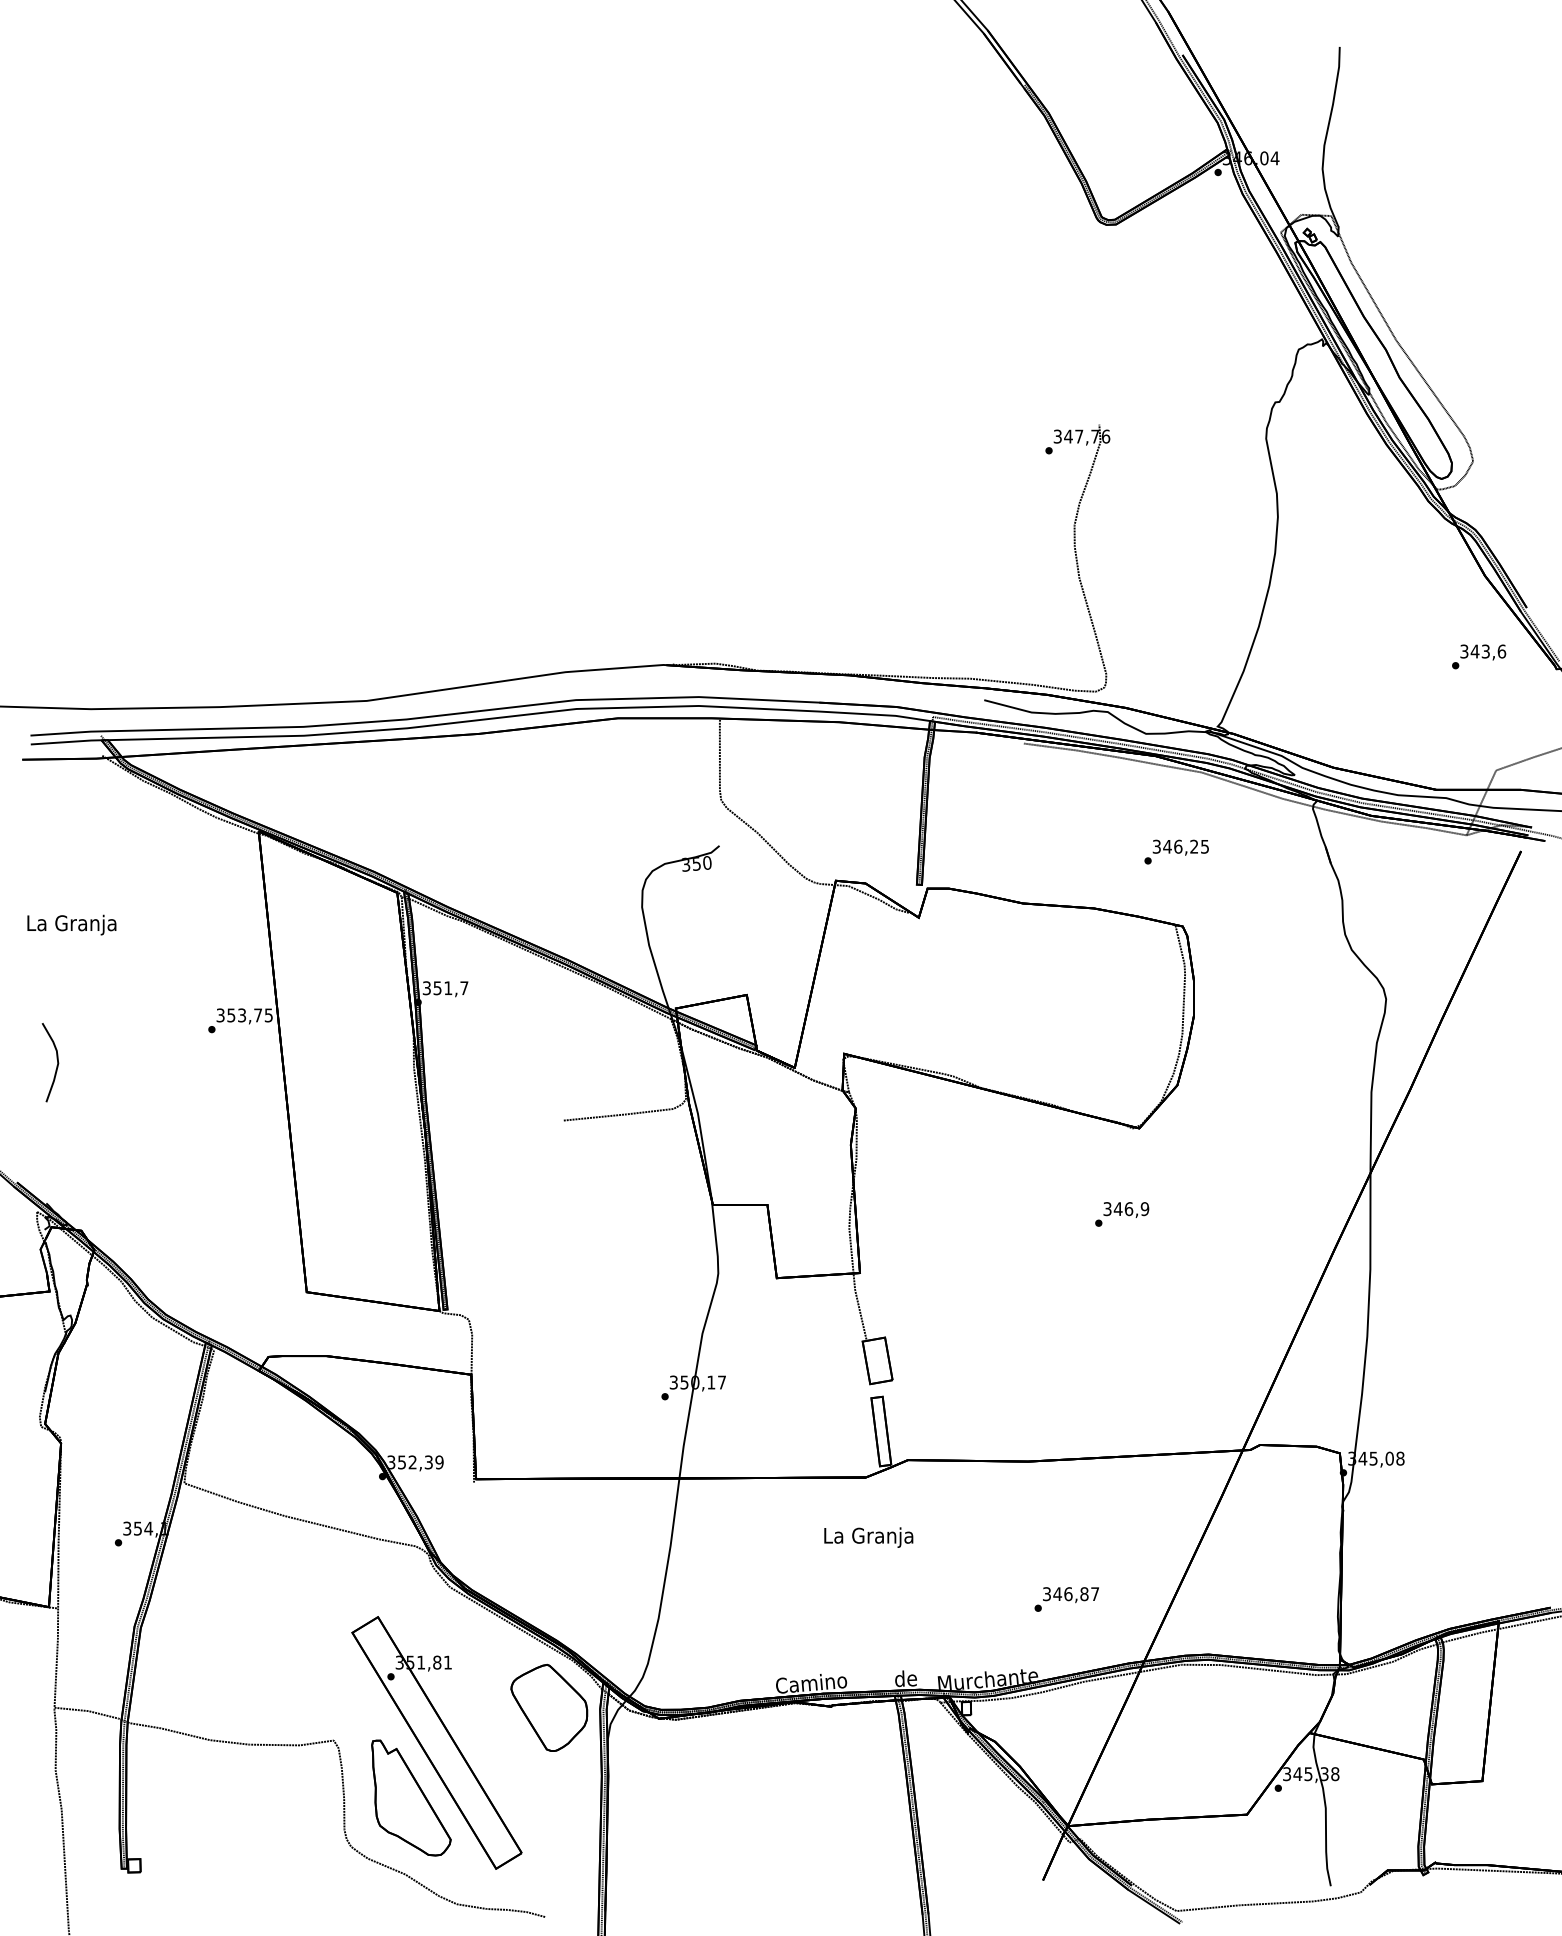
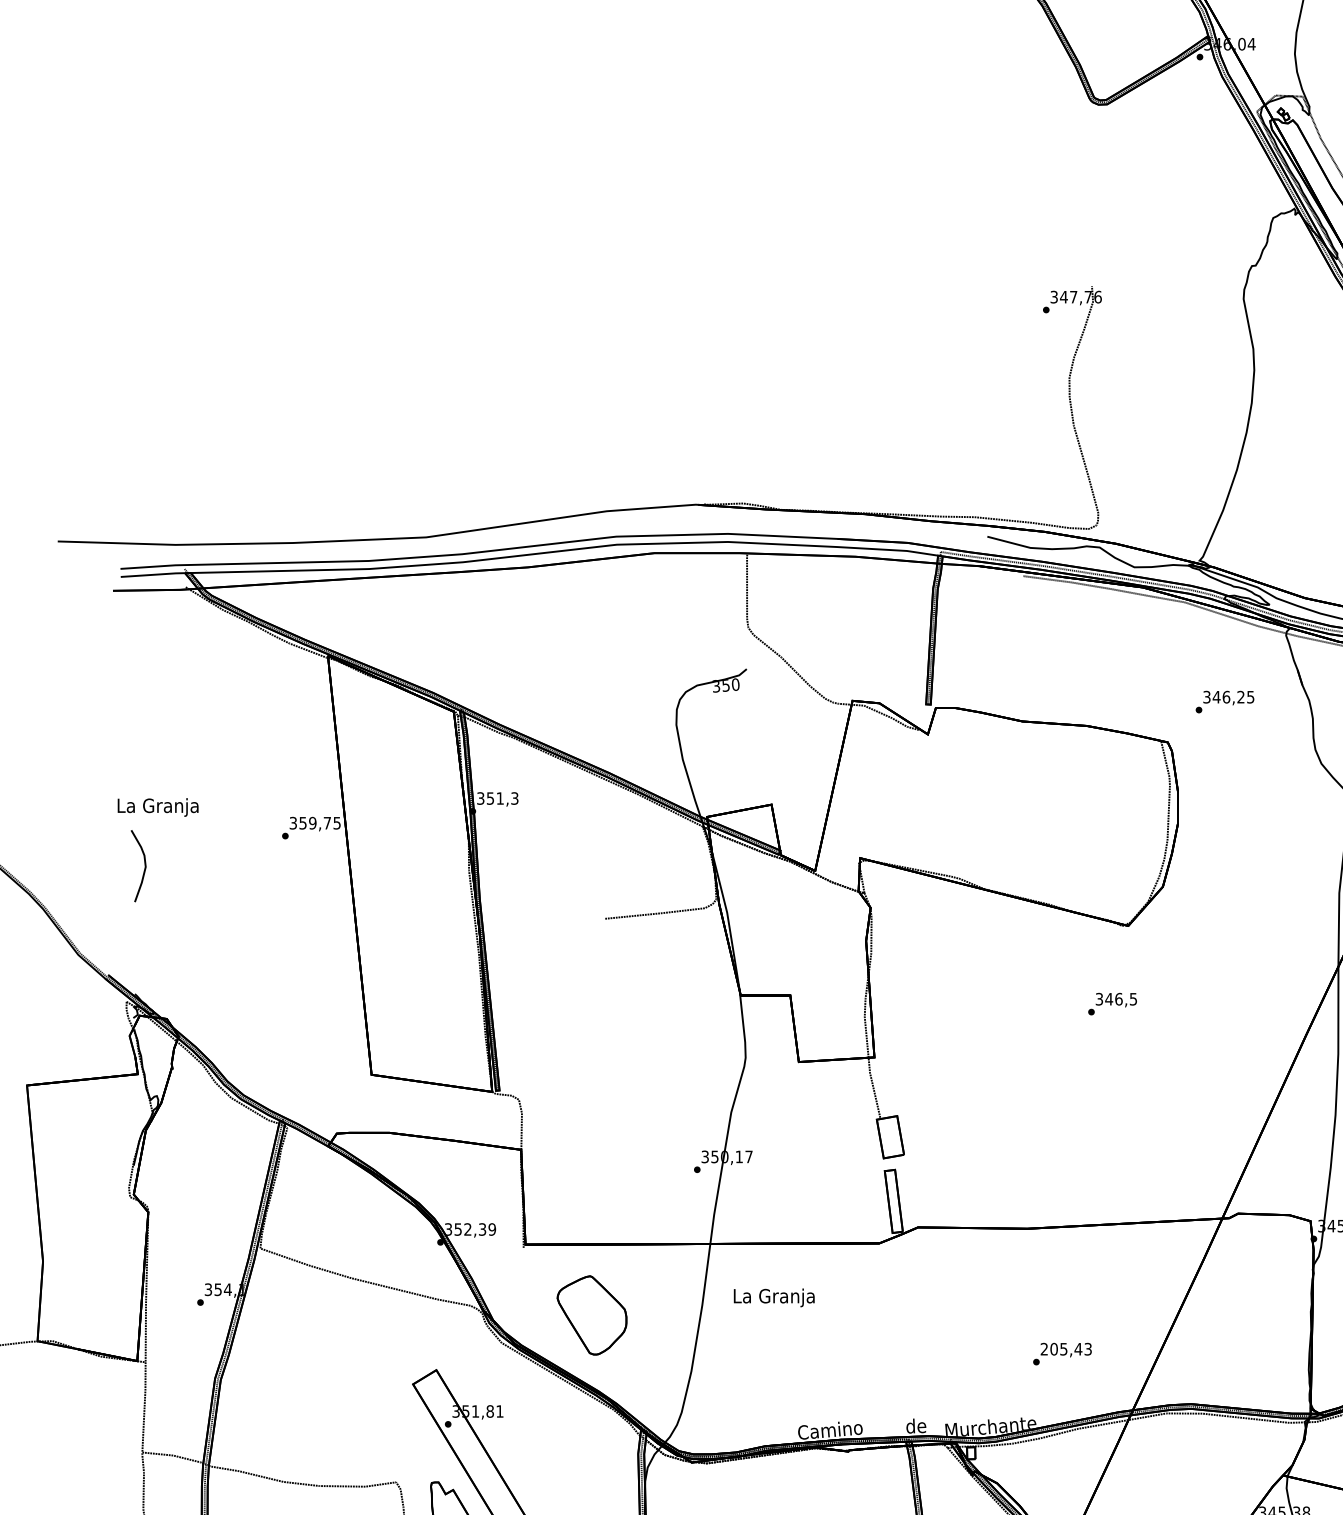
text: (1176, 851) -> (1224, 701), moved
text: (71, 924) -> (157, 806), moved
text: (464, 988) -> (514, 798), 351,7 -> 351,3
text: (241, 1015) -> (312, 823), 353,75 -> 359,75
text: (1144, 1208) -> (1133, 998), 346,9 -> 346,5
text: (868, 1537) -> (774, 1297), moved
text: (1071, 1594) -> (1066, 1349), 346,87 -> 205,43
part: (549, 1707) -> (592, 1315), moved

